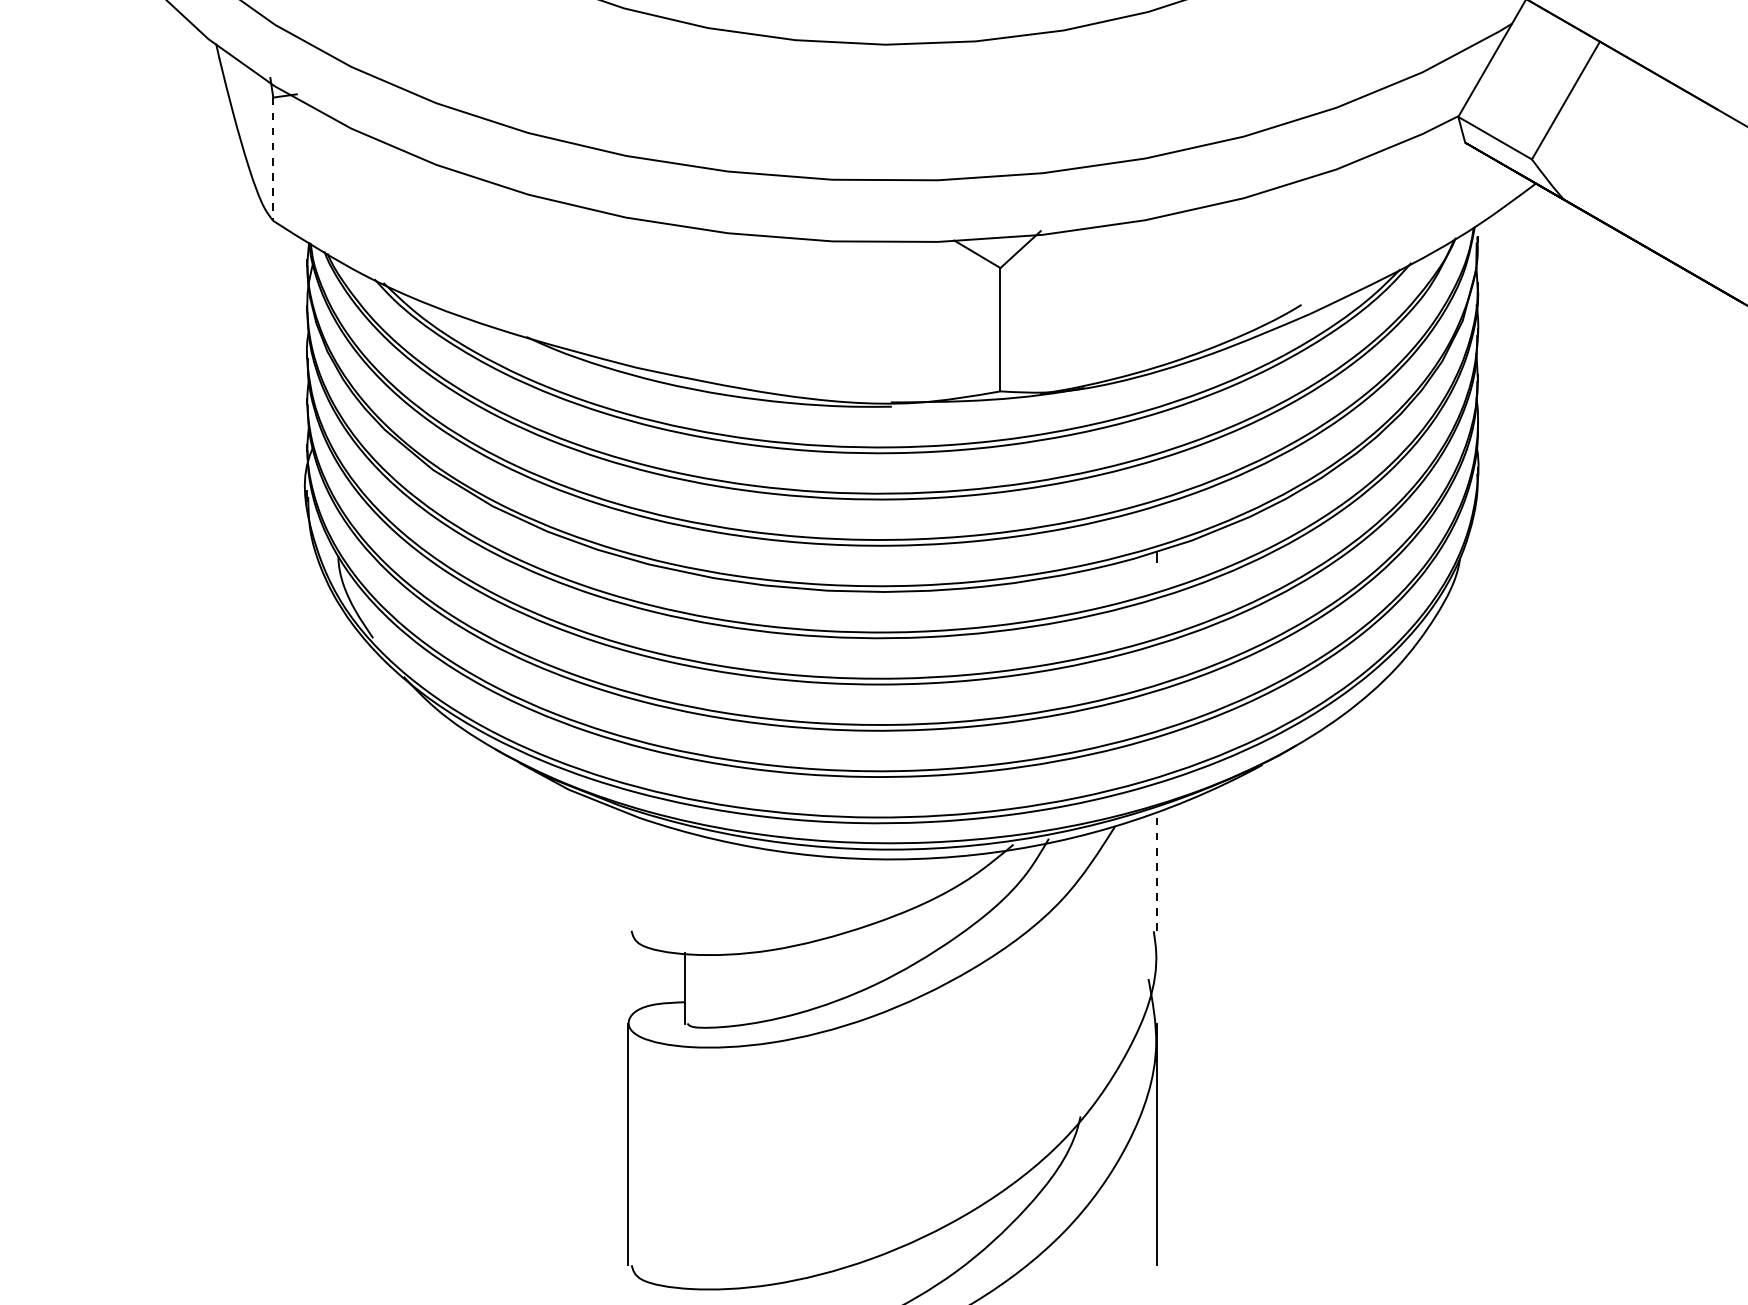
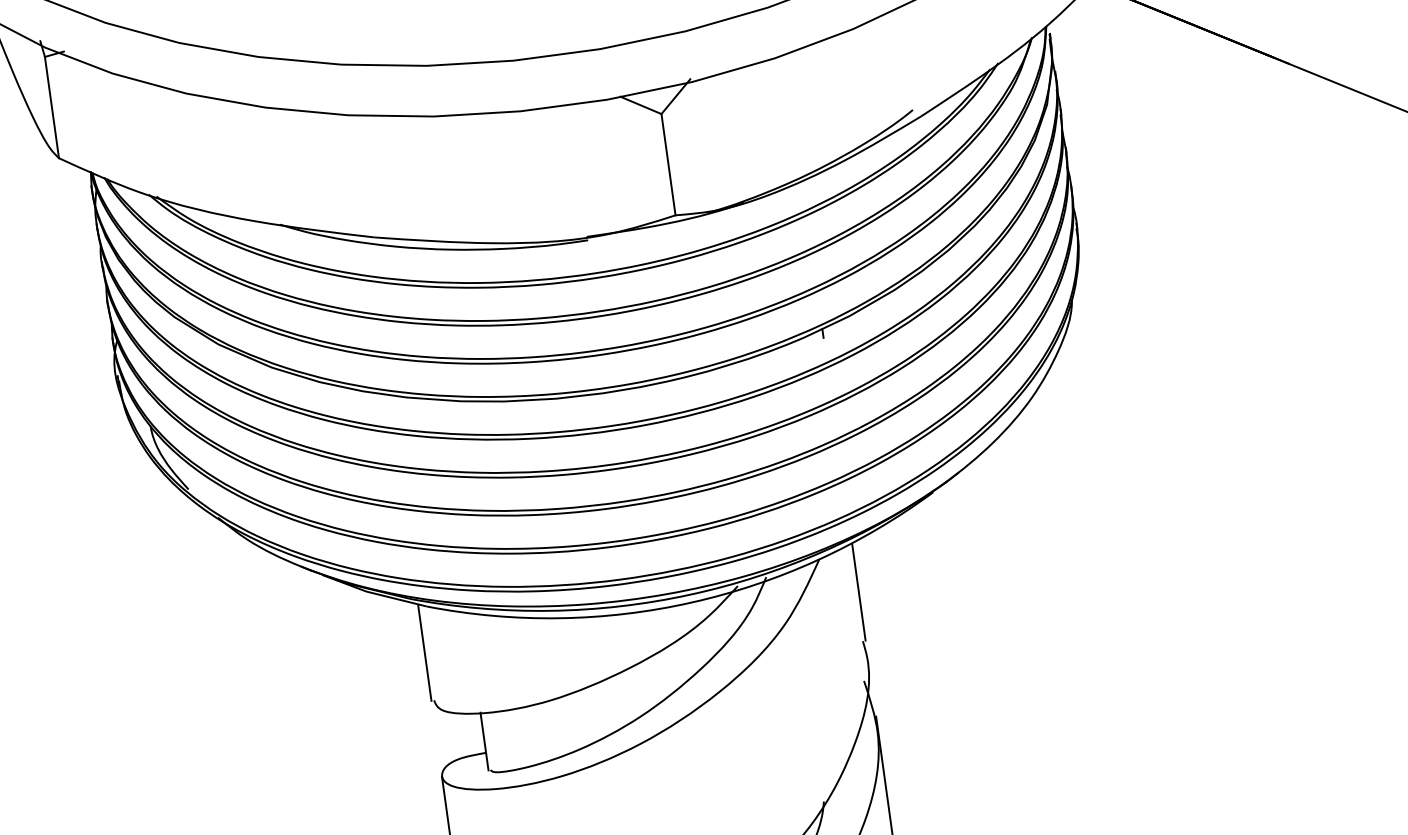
line: (273, 159) -> (52, 107), dashed -> solid
line: (628, 872) -> (424, 652), added
line: (1157, 872) -> (859, 592), dashed -> solid

